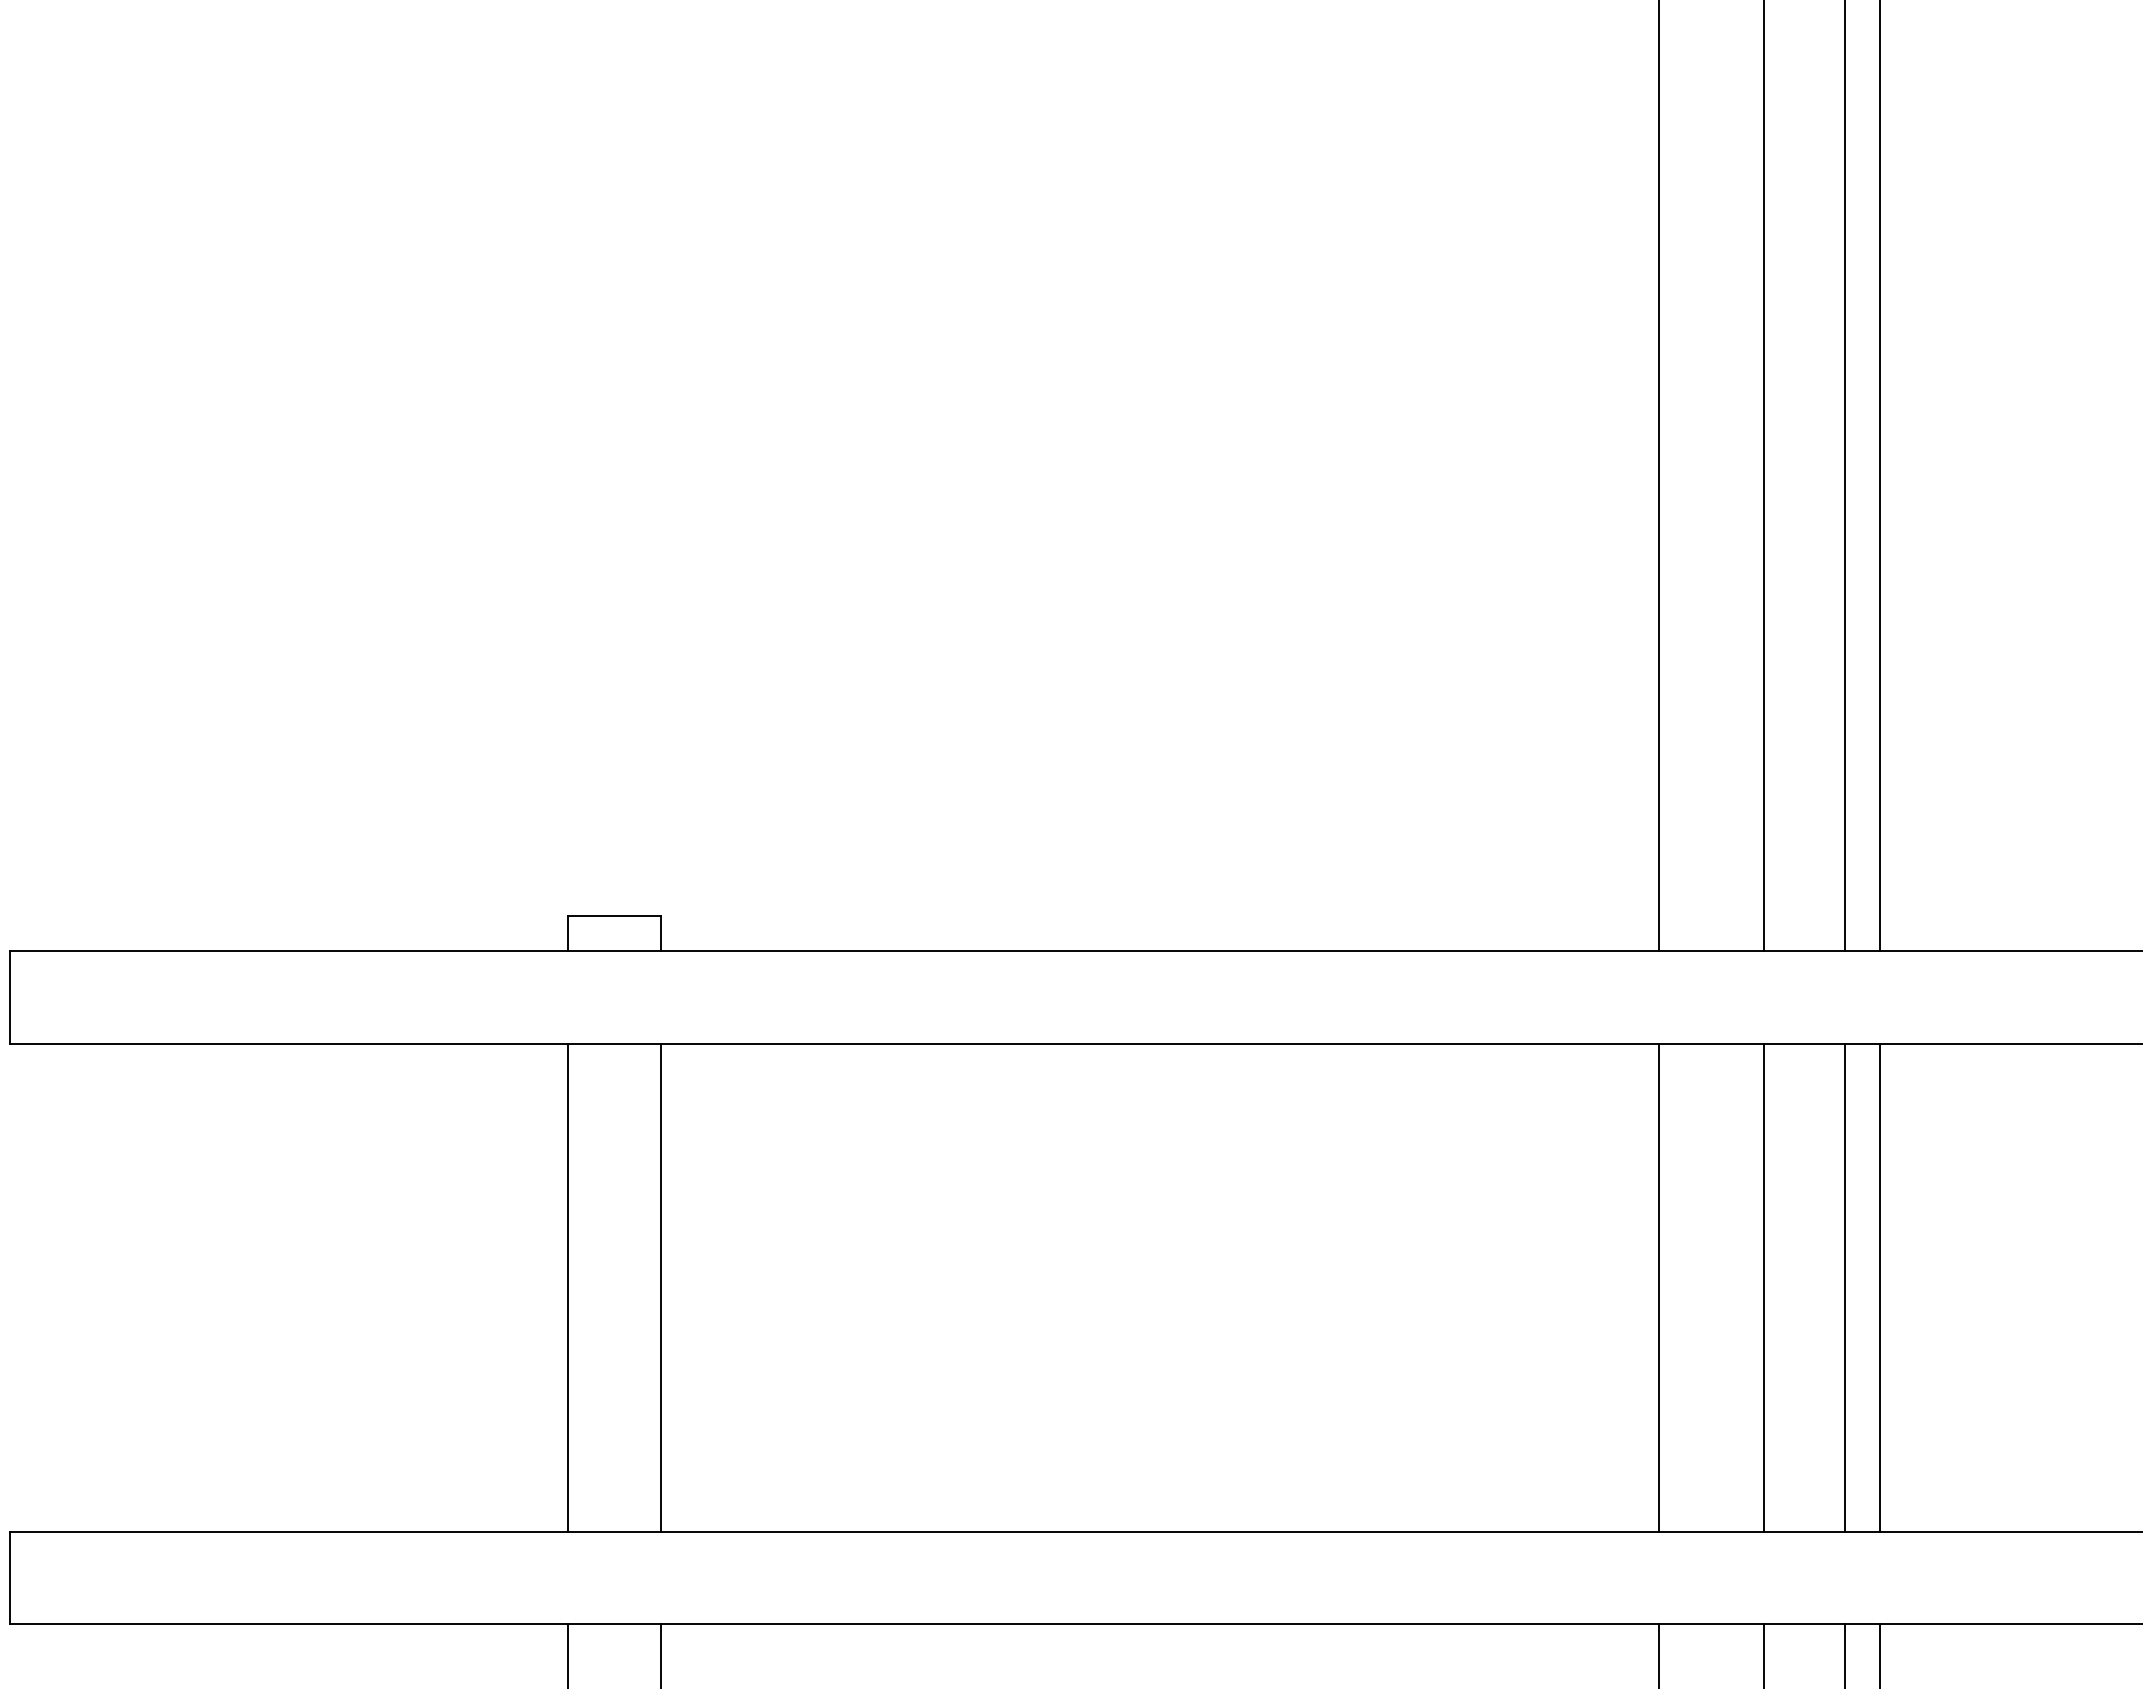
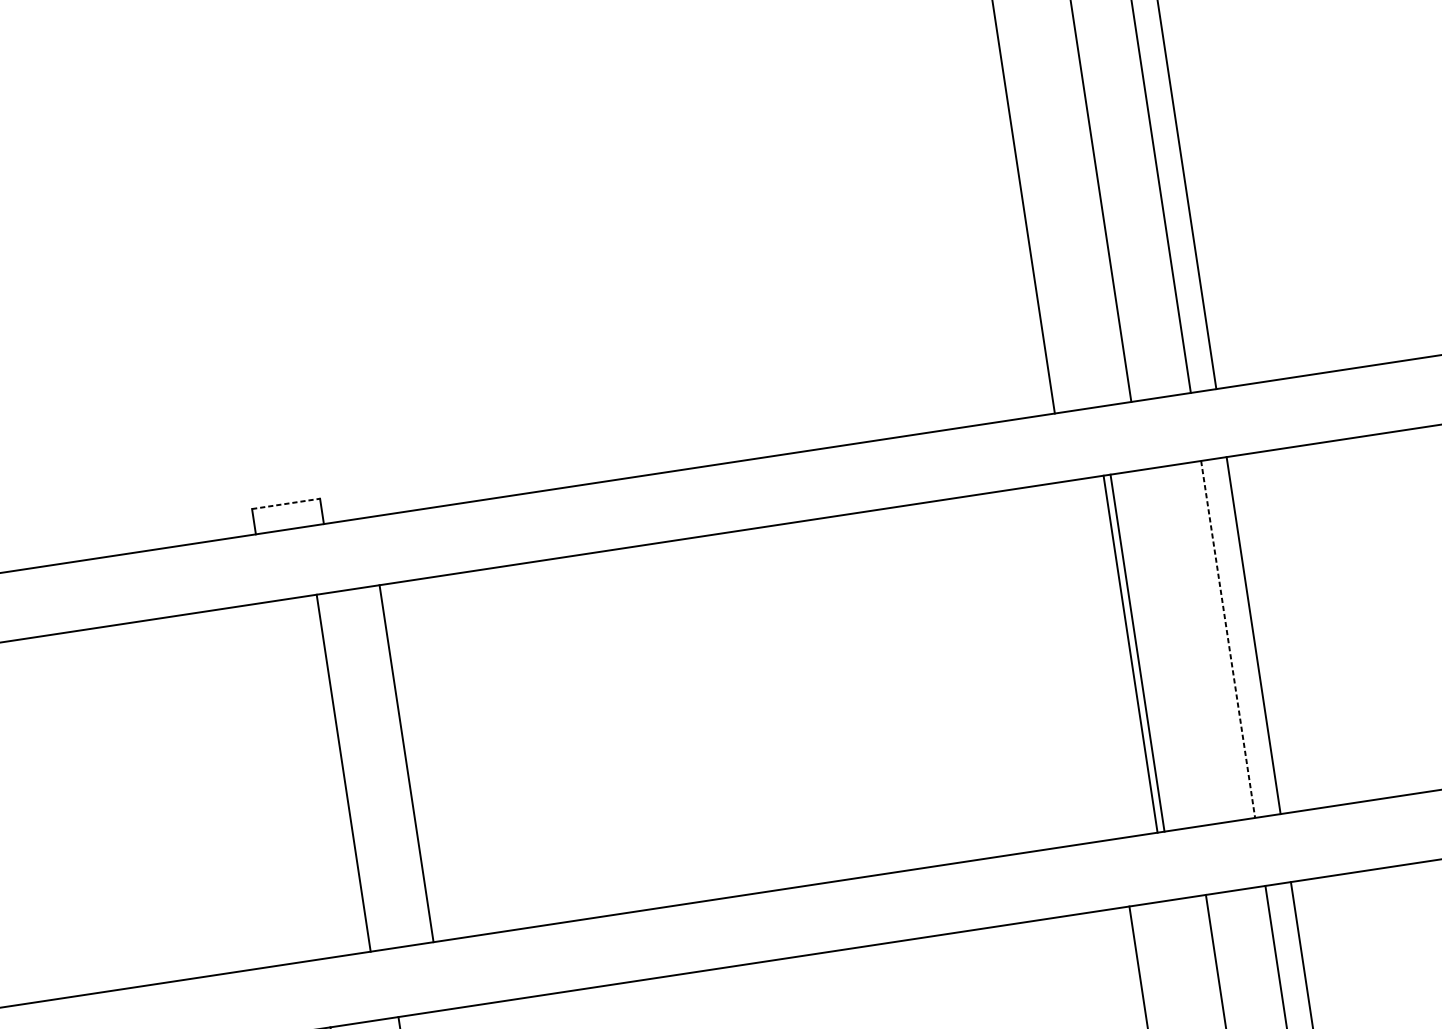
line: (614, 916) -> (286, 503), solid -> dashed
line: (567, 1287) -> (343, 773), moved
line: (660, 1287) -> (406, 763), moved
line: (1659, 1287) -> (1137, 652), moved
line: (1763, 1287) -> (1130, 654), moved
line: (1845, 1287) -> (1228, 639), solid -> dashed

